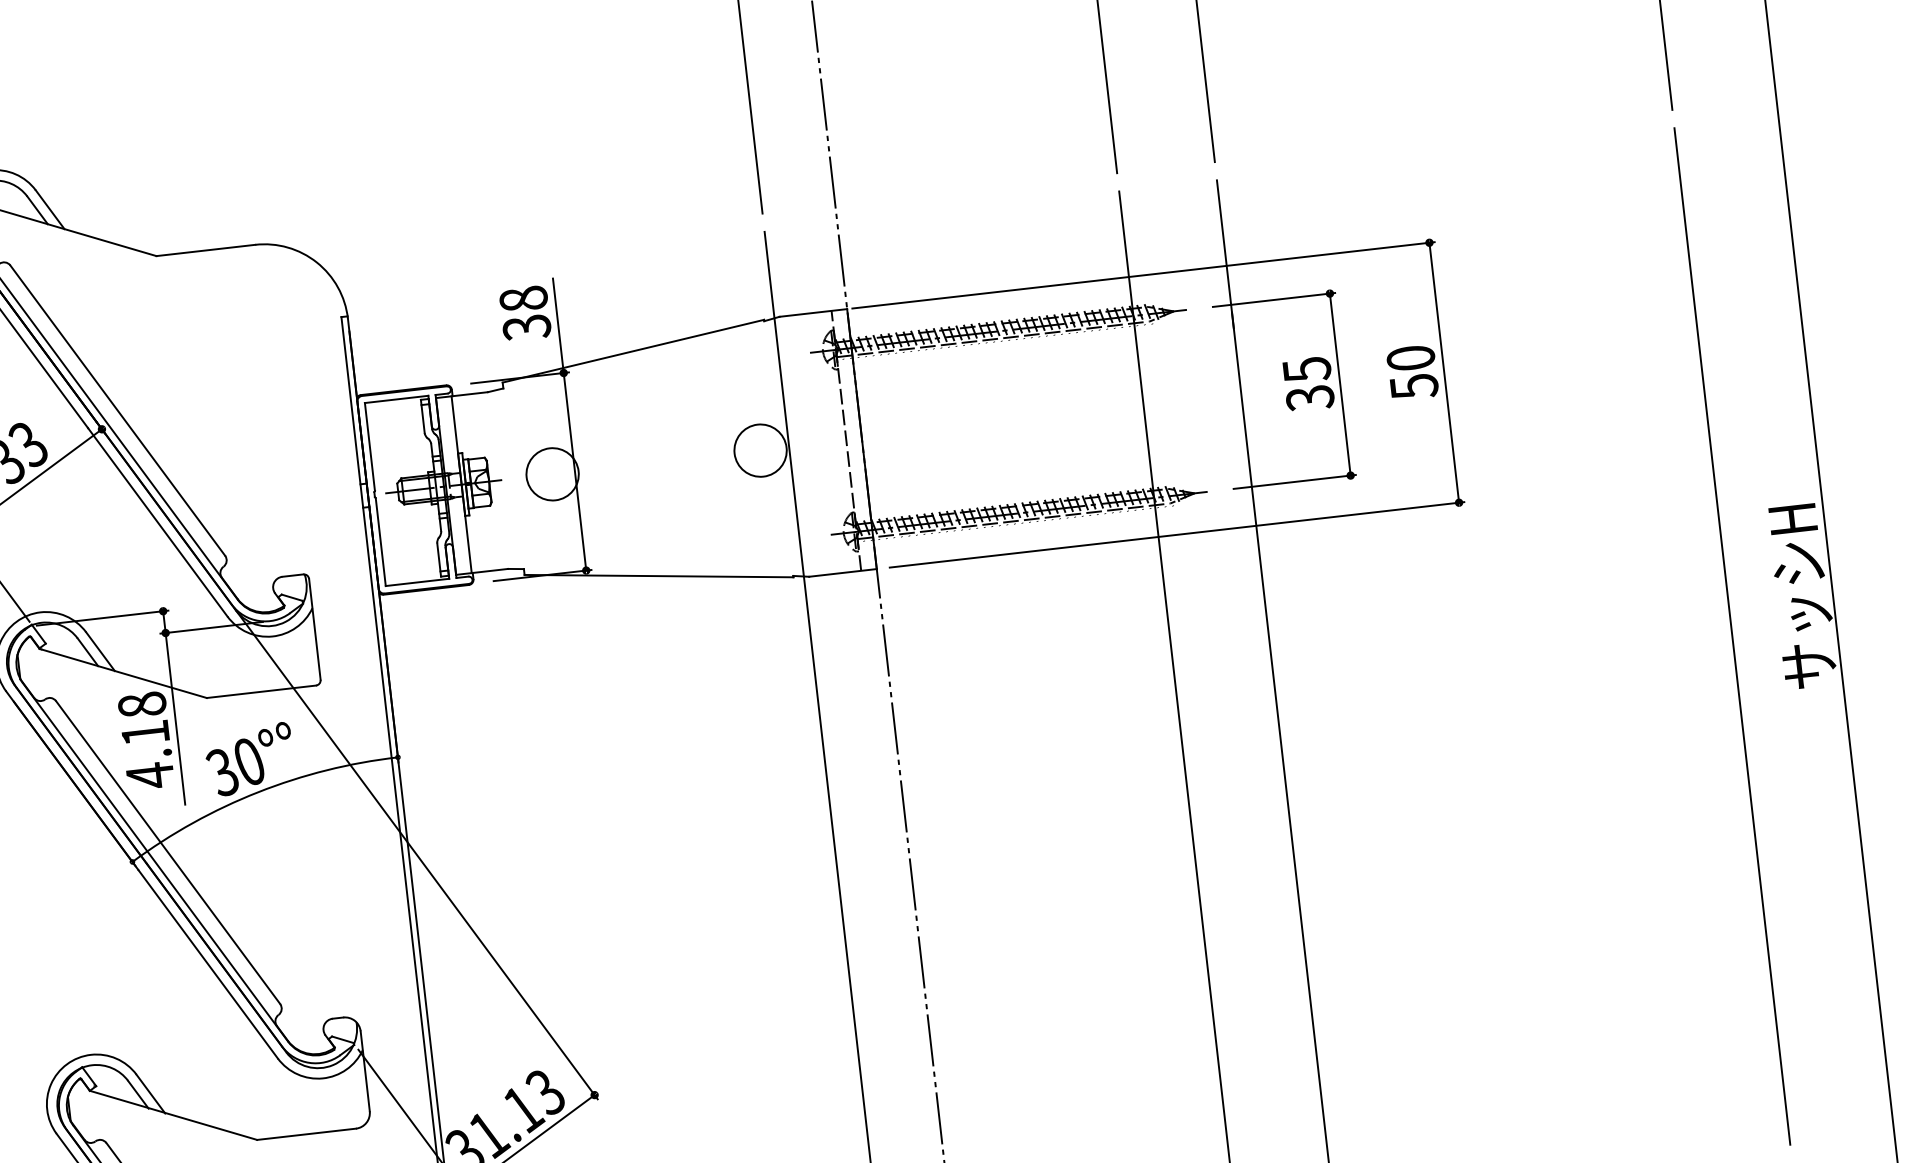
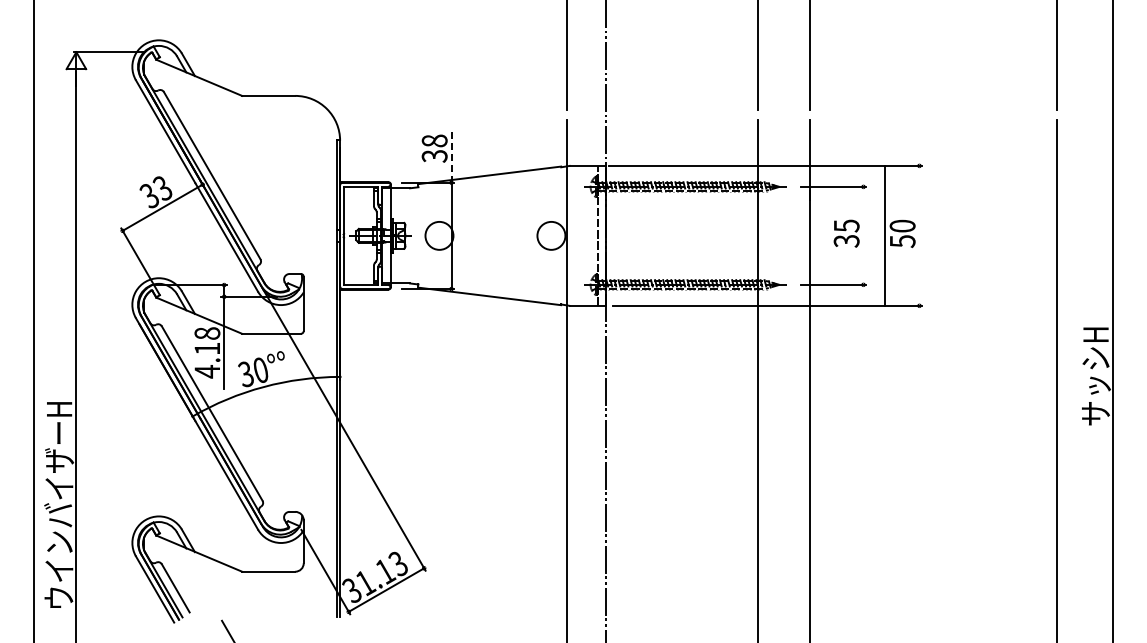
line: (558, 326) -> (451, 157), solid -> dashed
line: (1444, 372) -> (885, 235), moved
line: (1340, 383) -> (863, 235), removed

